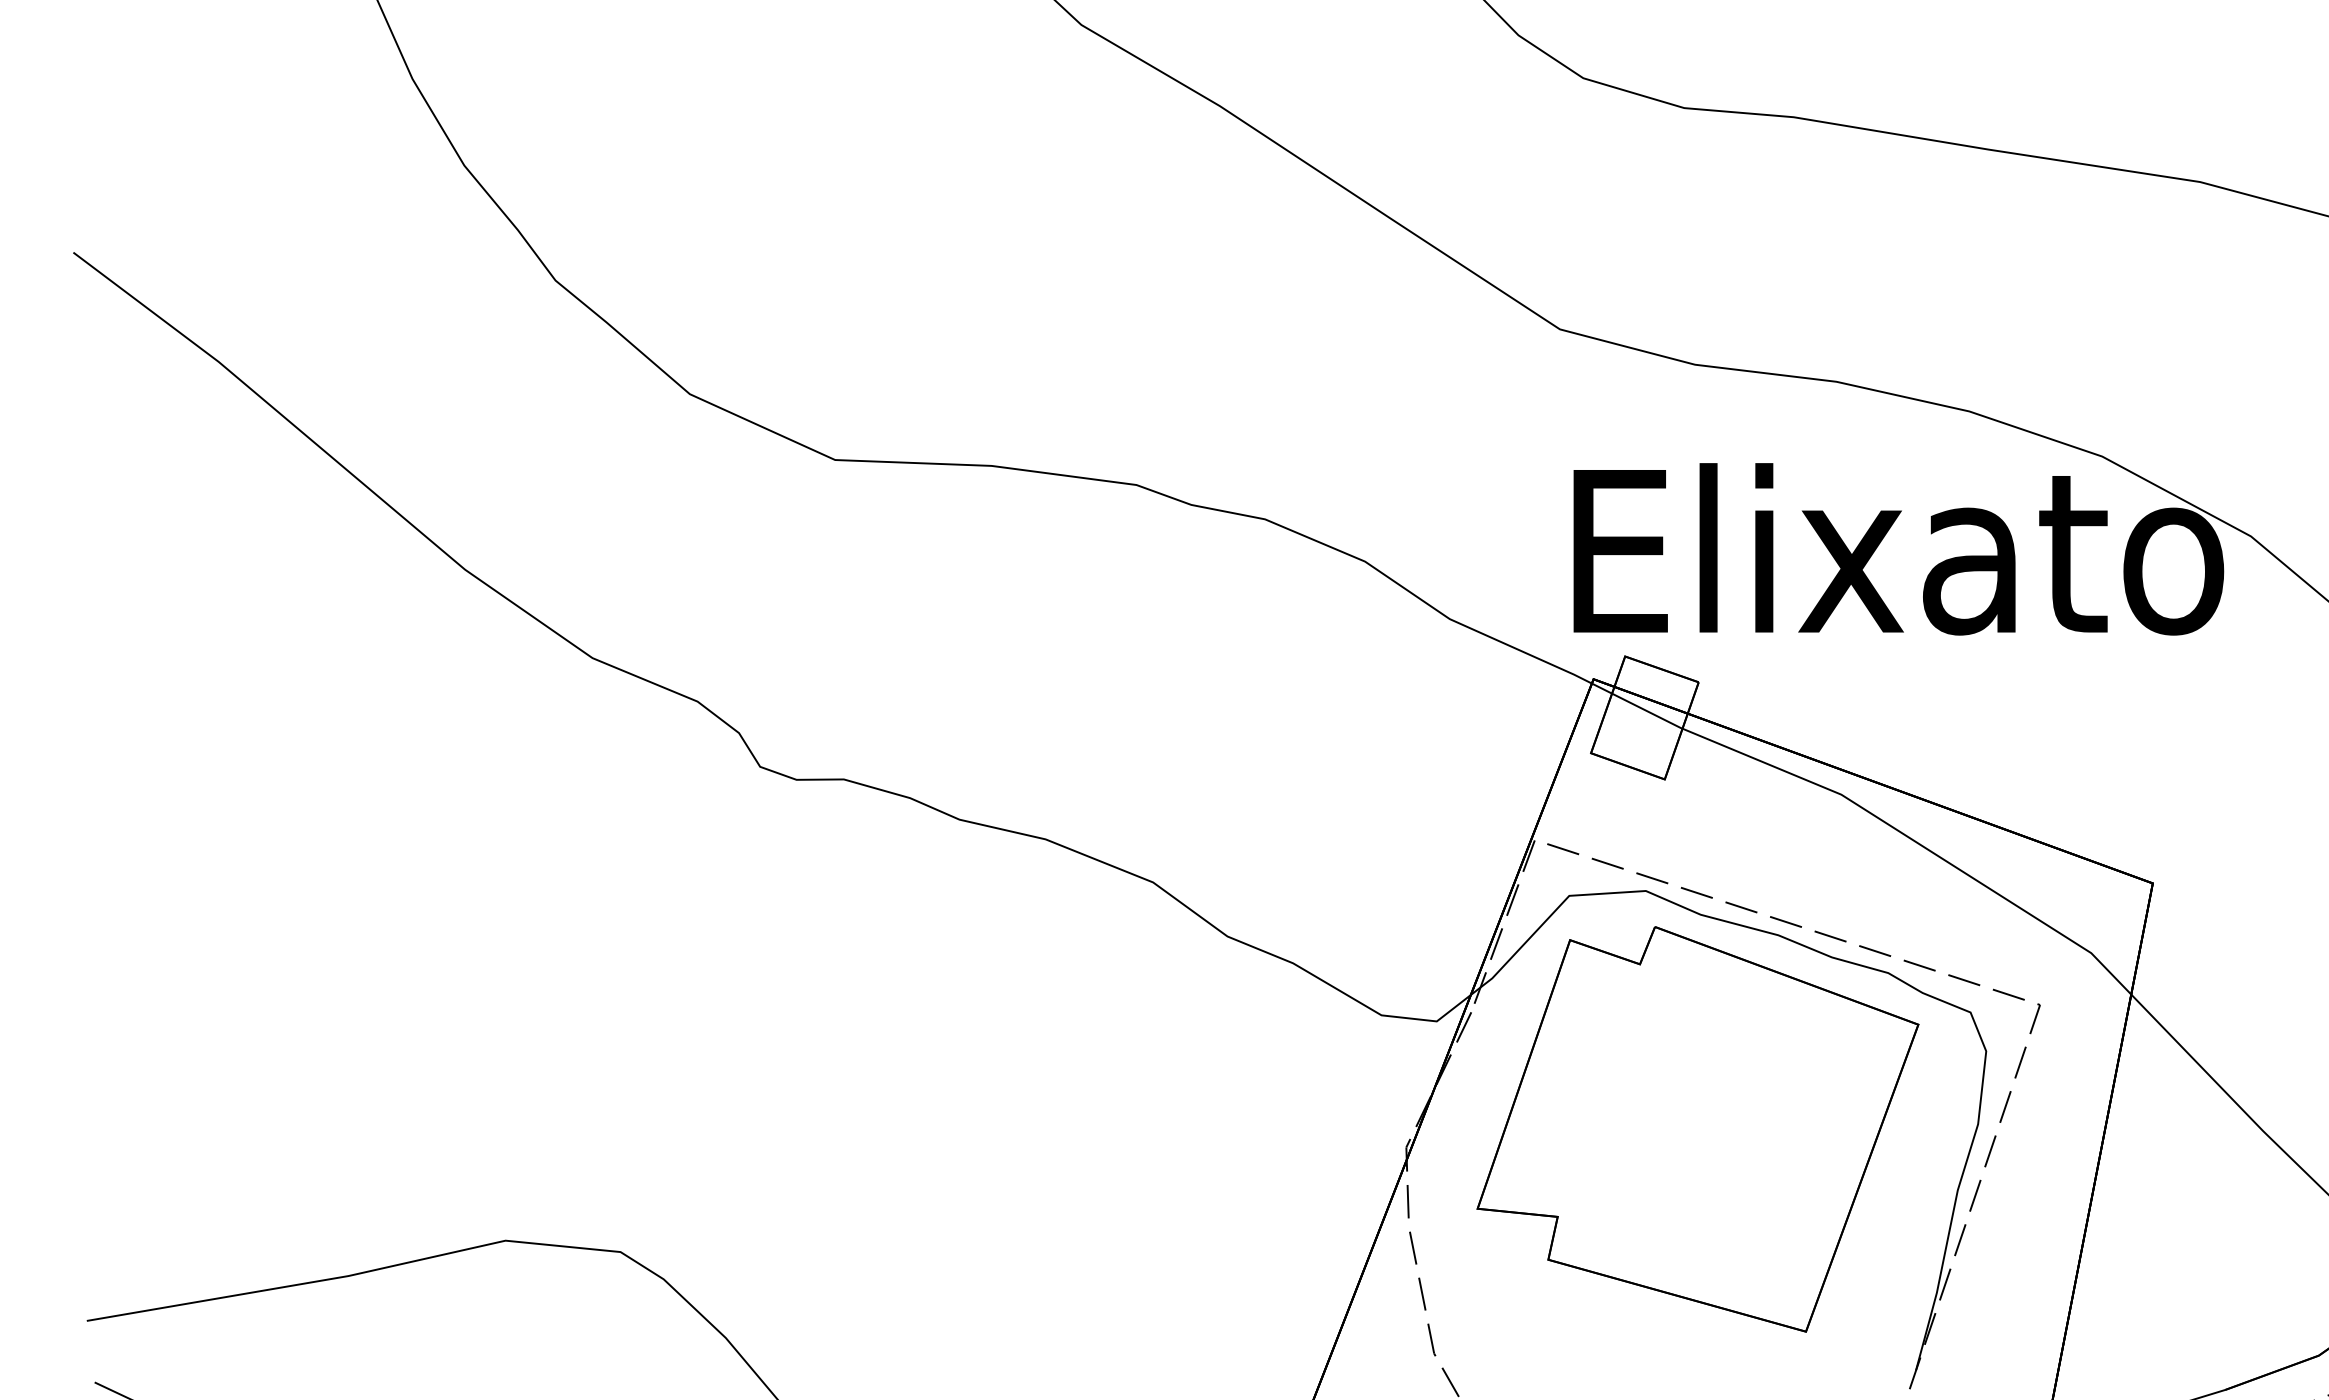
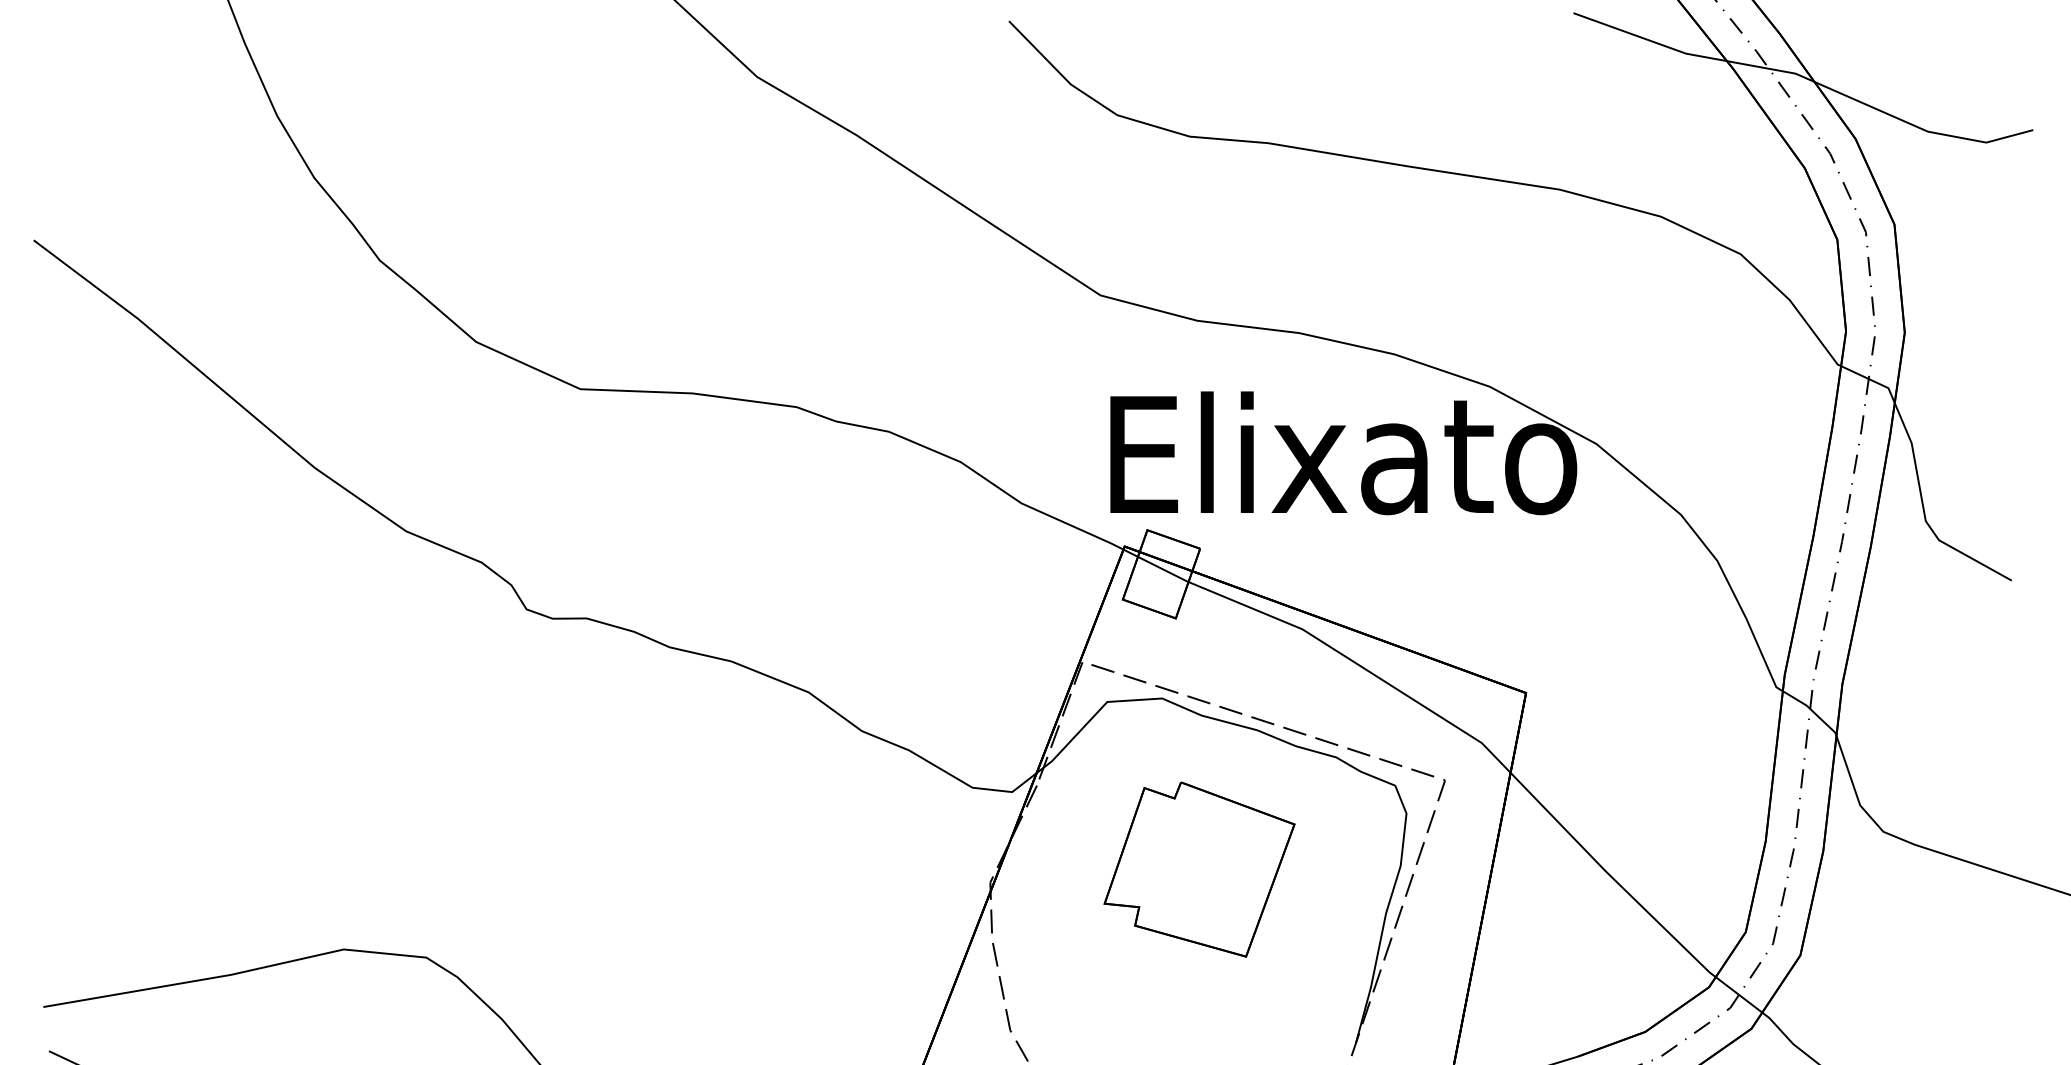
part: (1697, 1129) -> (1199, 869), size x0.6

